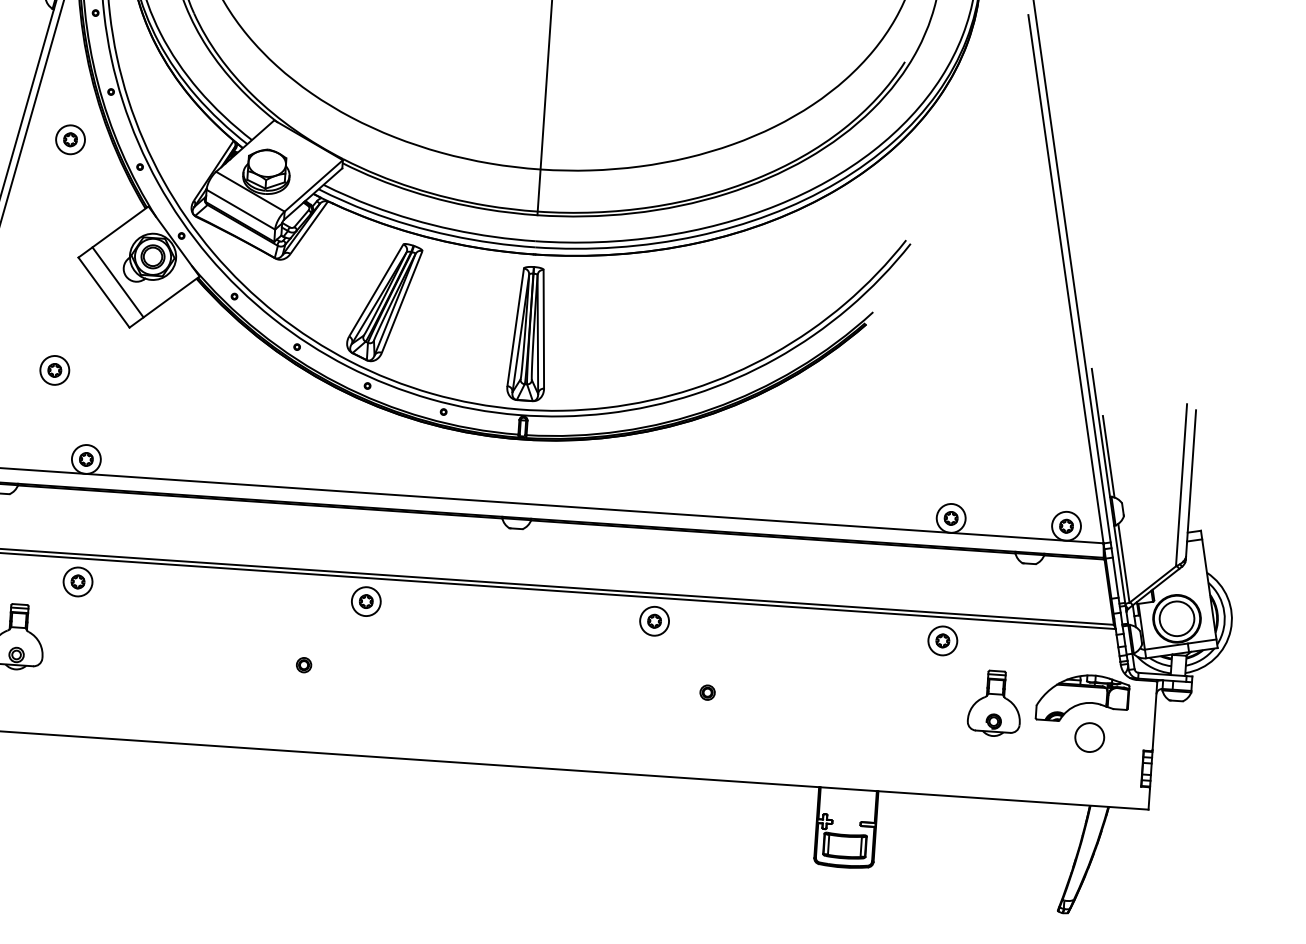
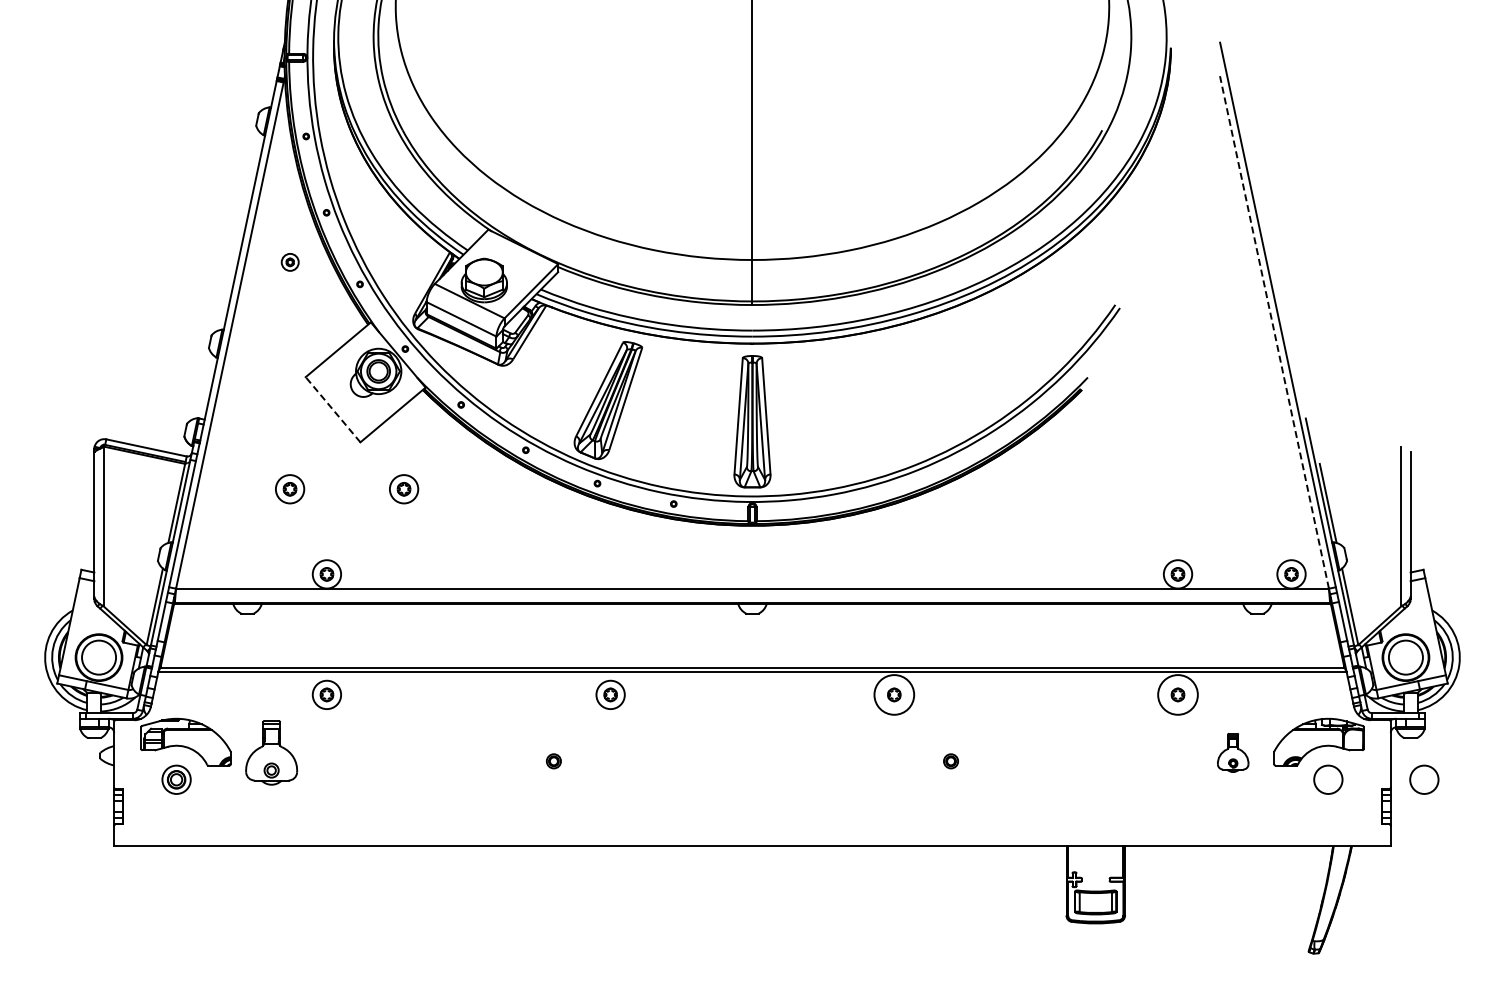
part: (70, 140) -> (290, 262), size x0.6
line: (1065, 279) -> (1274, 332), solid -> dashed
line: (117, 282) -> (345, 398), removed
line: (104, 292) -> (333, 409), solid -> dashed
part: (171, 378) -> (404, 489), added
circle: (654, 620) -> (894, 694), size x1.4
circle: (942, 640) -> (1177, 694), size x1.4
part: (994, 703) -> (1232, 752), size x0.6
circle: (1187, 743) -> (1424, 779), added

